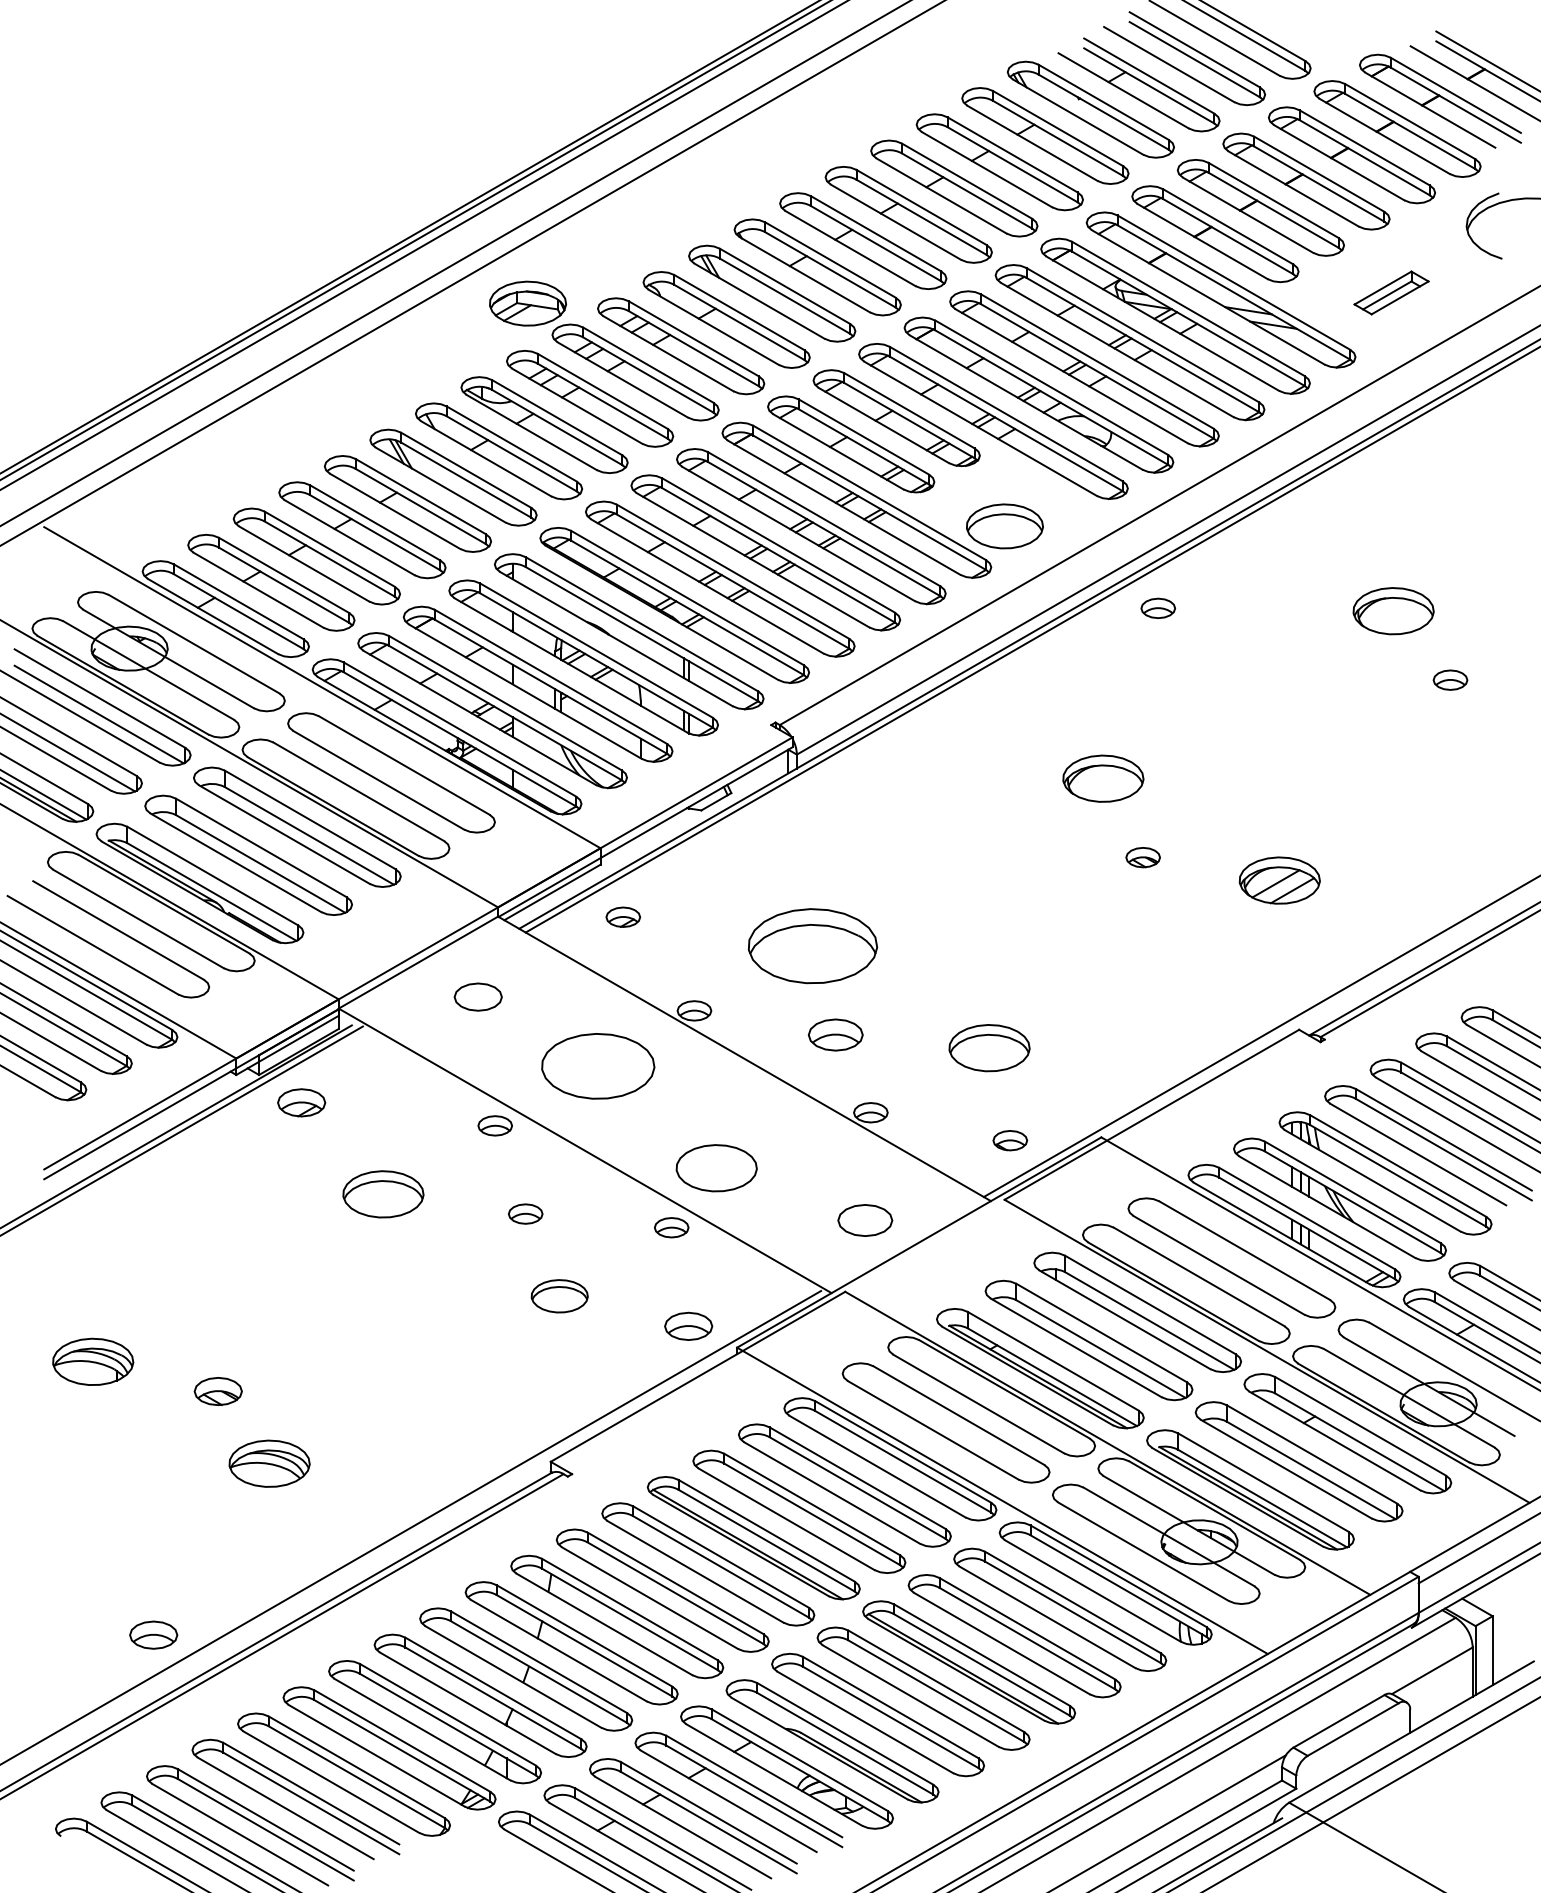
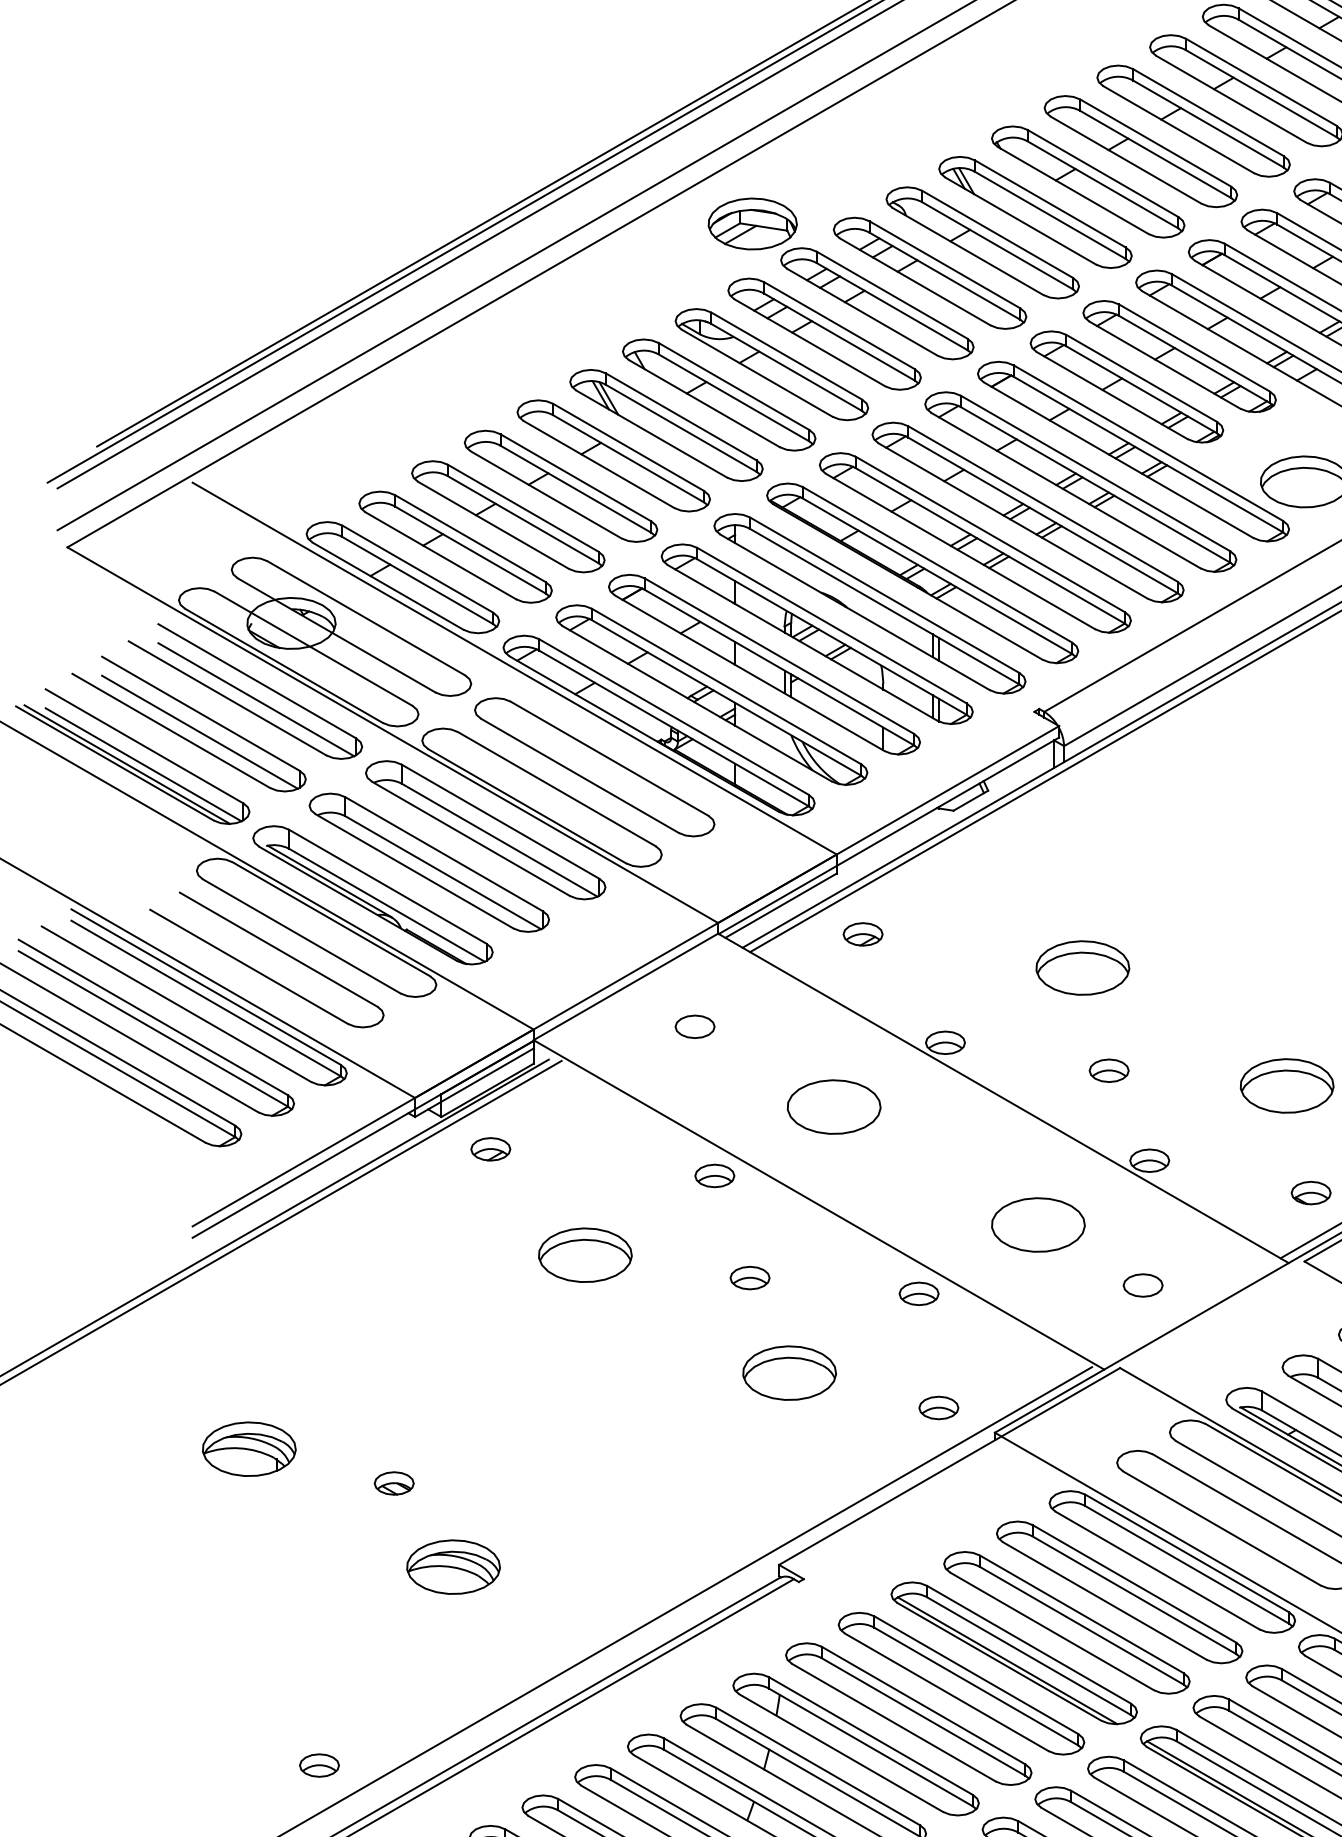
part: (813, 946) -> (1083, 968), size x0.62
part: (477, 996) -> (694, 1026), size x0.71
part: (835, 1034) -> (1108, 1070), size x0.62
part: (598, 1066) -> (834, 1107), size x0.71
part: (301, 1102) -> (490, 1148), size x0.71
part: (716, 1168) -> (1038, 1225), moved
part: (864, 1220) -> (1142, 1285), size x0.62
part: (559, 1296) -> (789, 1373), size x1.43
part: (688, 1325) -> (938, 1407), size x0.71
part: (218, 1391) -> (394, 1483), size x0.71
part: (153, 1634) -> (319, 1764), size x0.71

